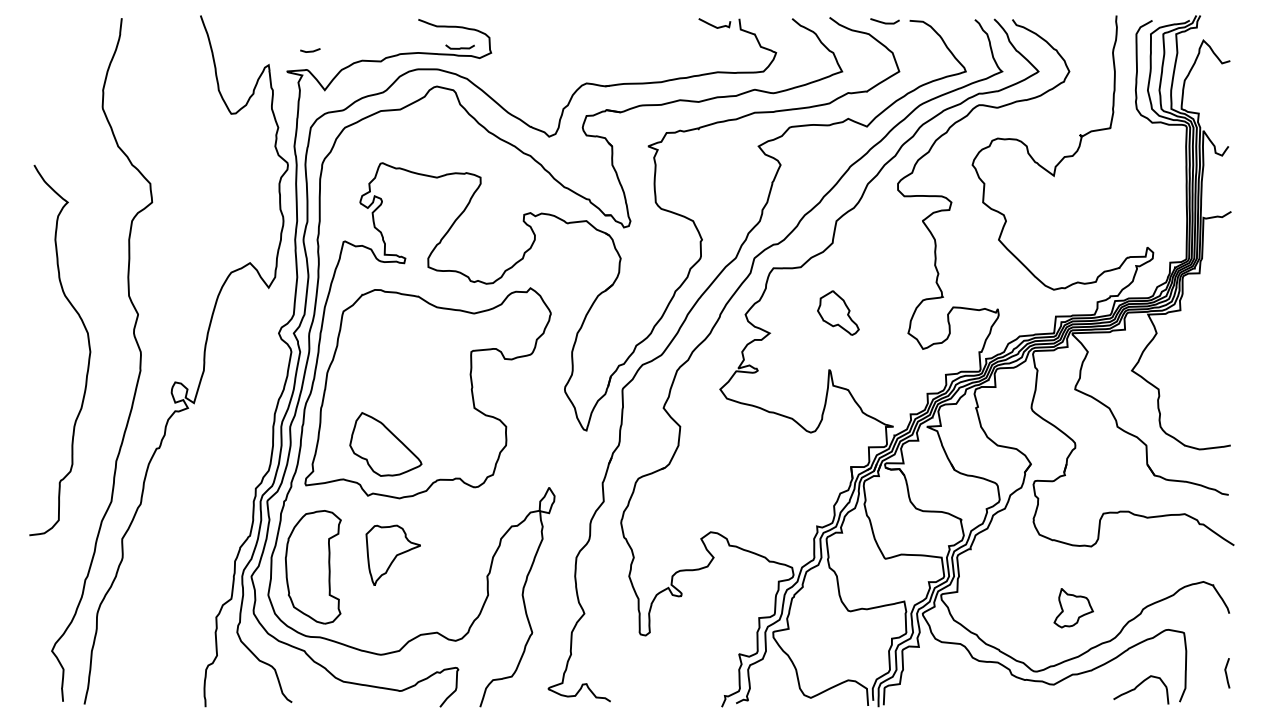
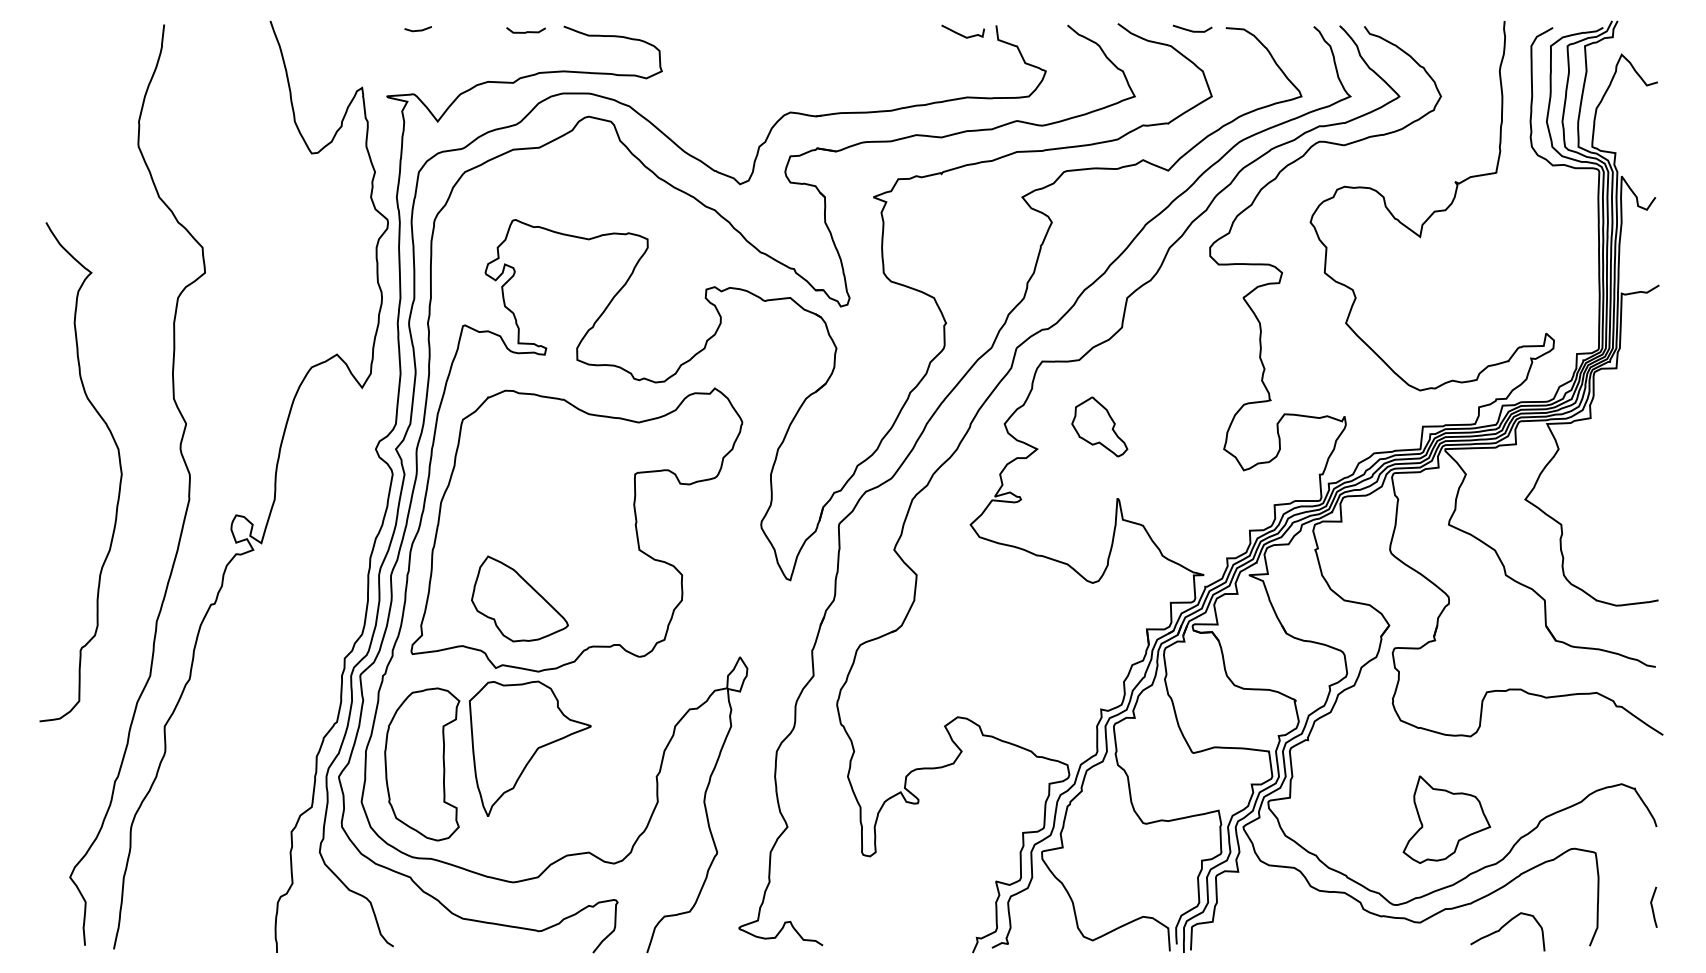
curve: (459, 47) -> (525, 31), moved
line: (309, 50) -> (417, 29), moved
part: (838, 312) -> (1099, 426), moved
part: (392, 555) -> (529, 748), size x1.67
part: (1073, 608) -> (1446, 819), size x1.67
curve: (1137, 686) -> (1503, 927), moved

